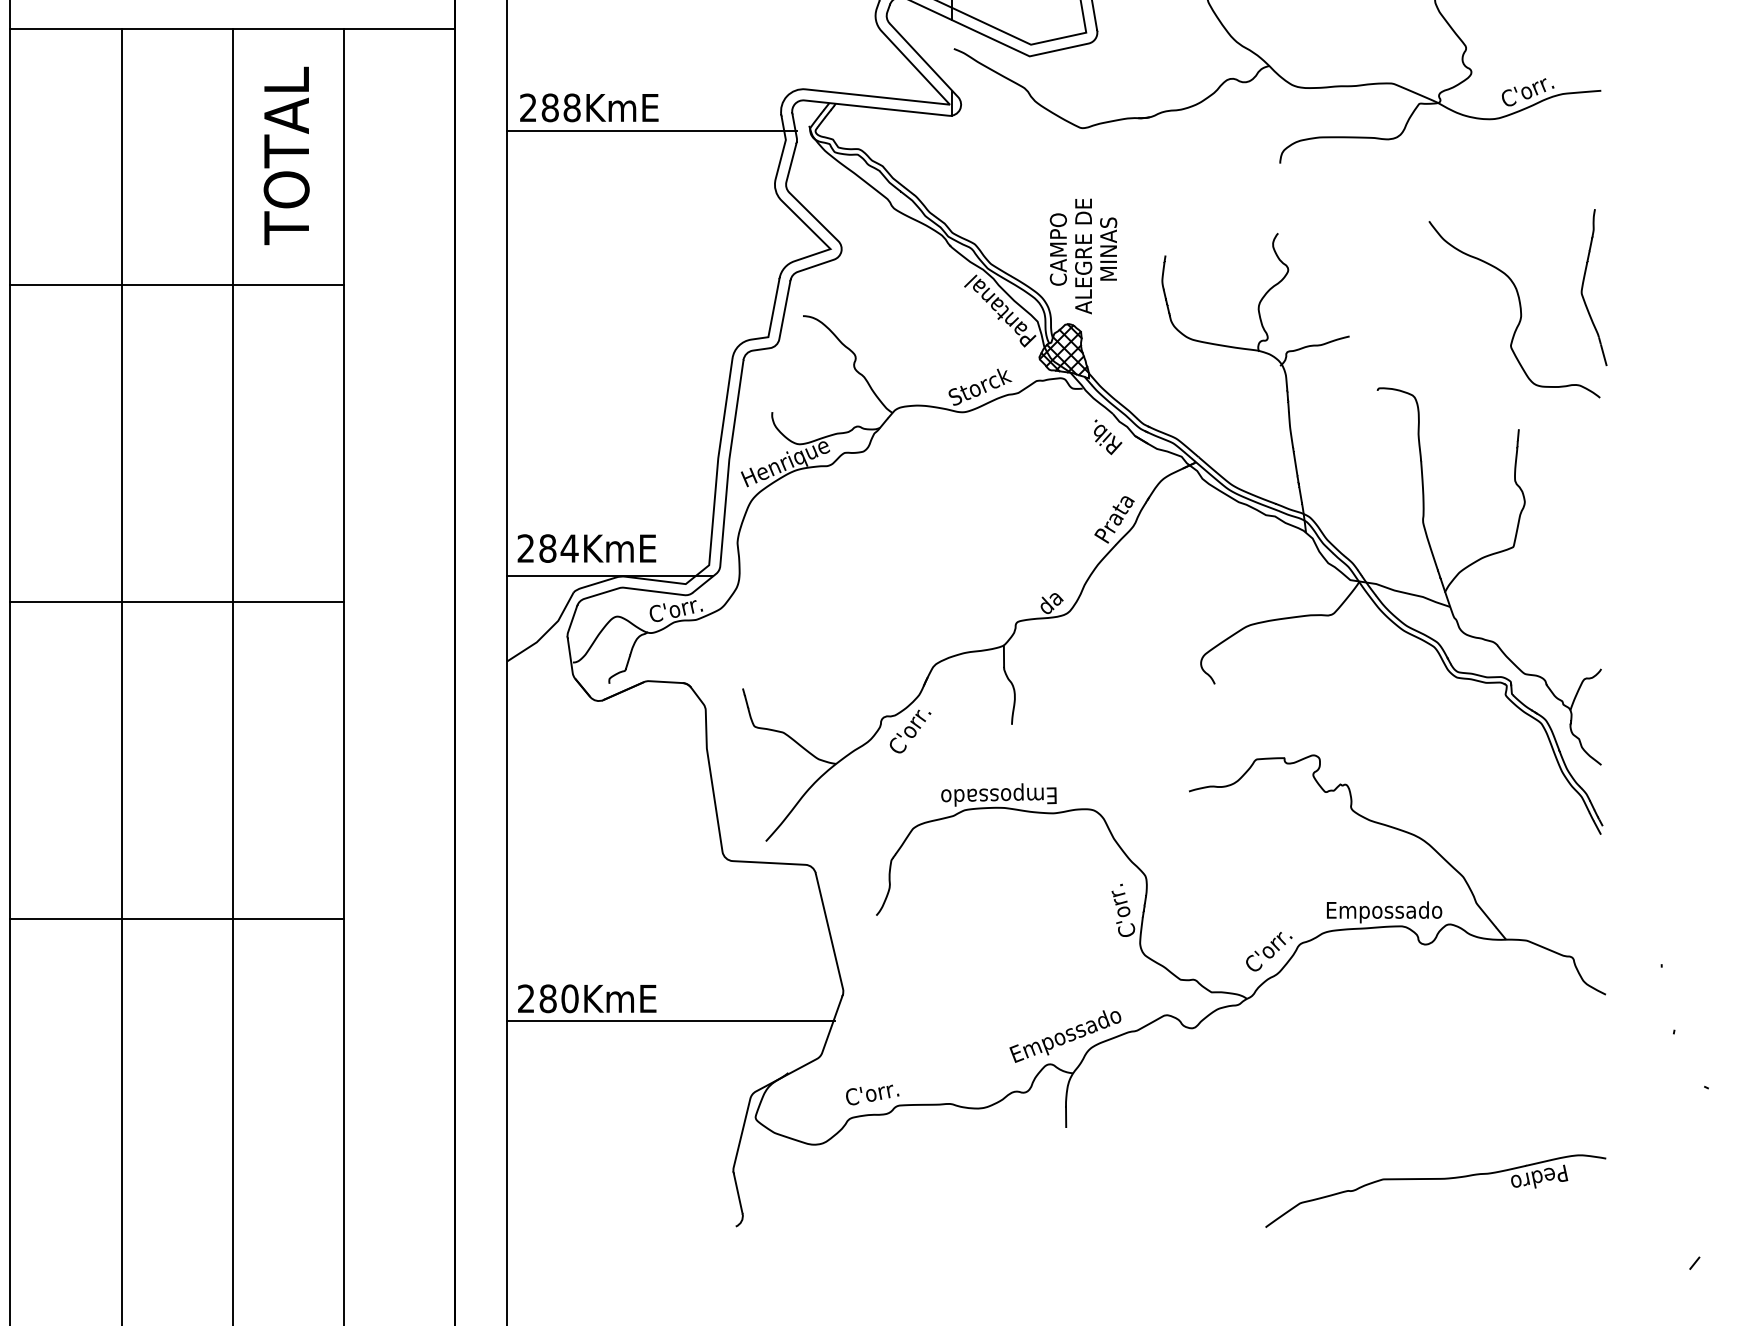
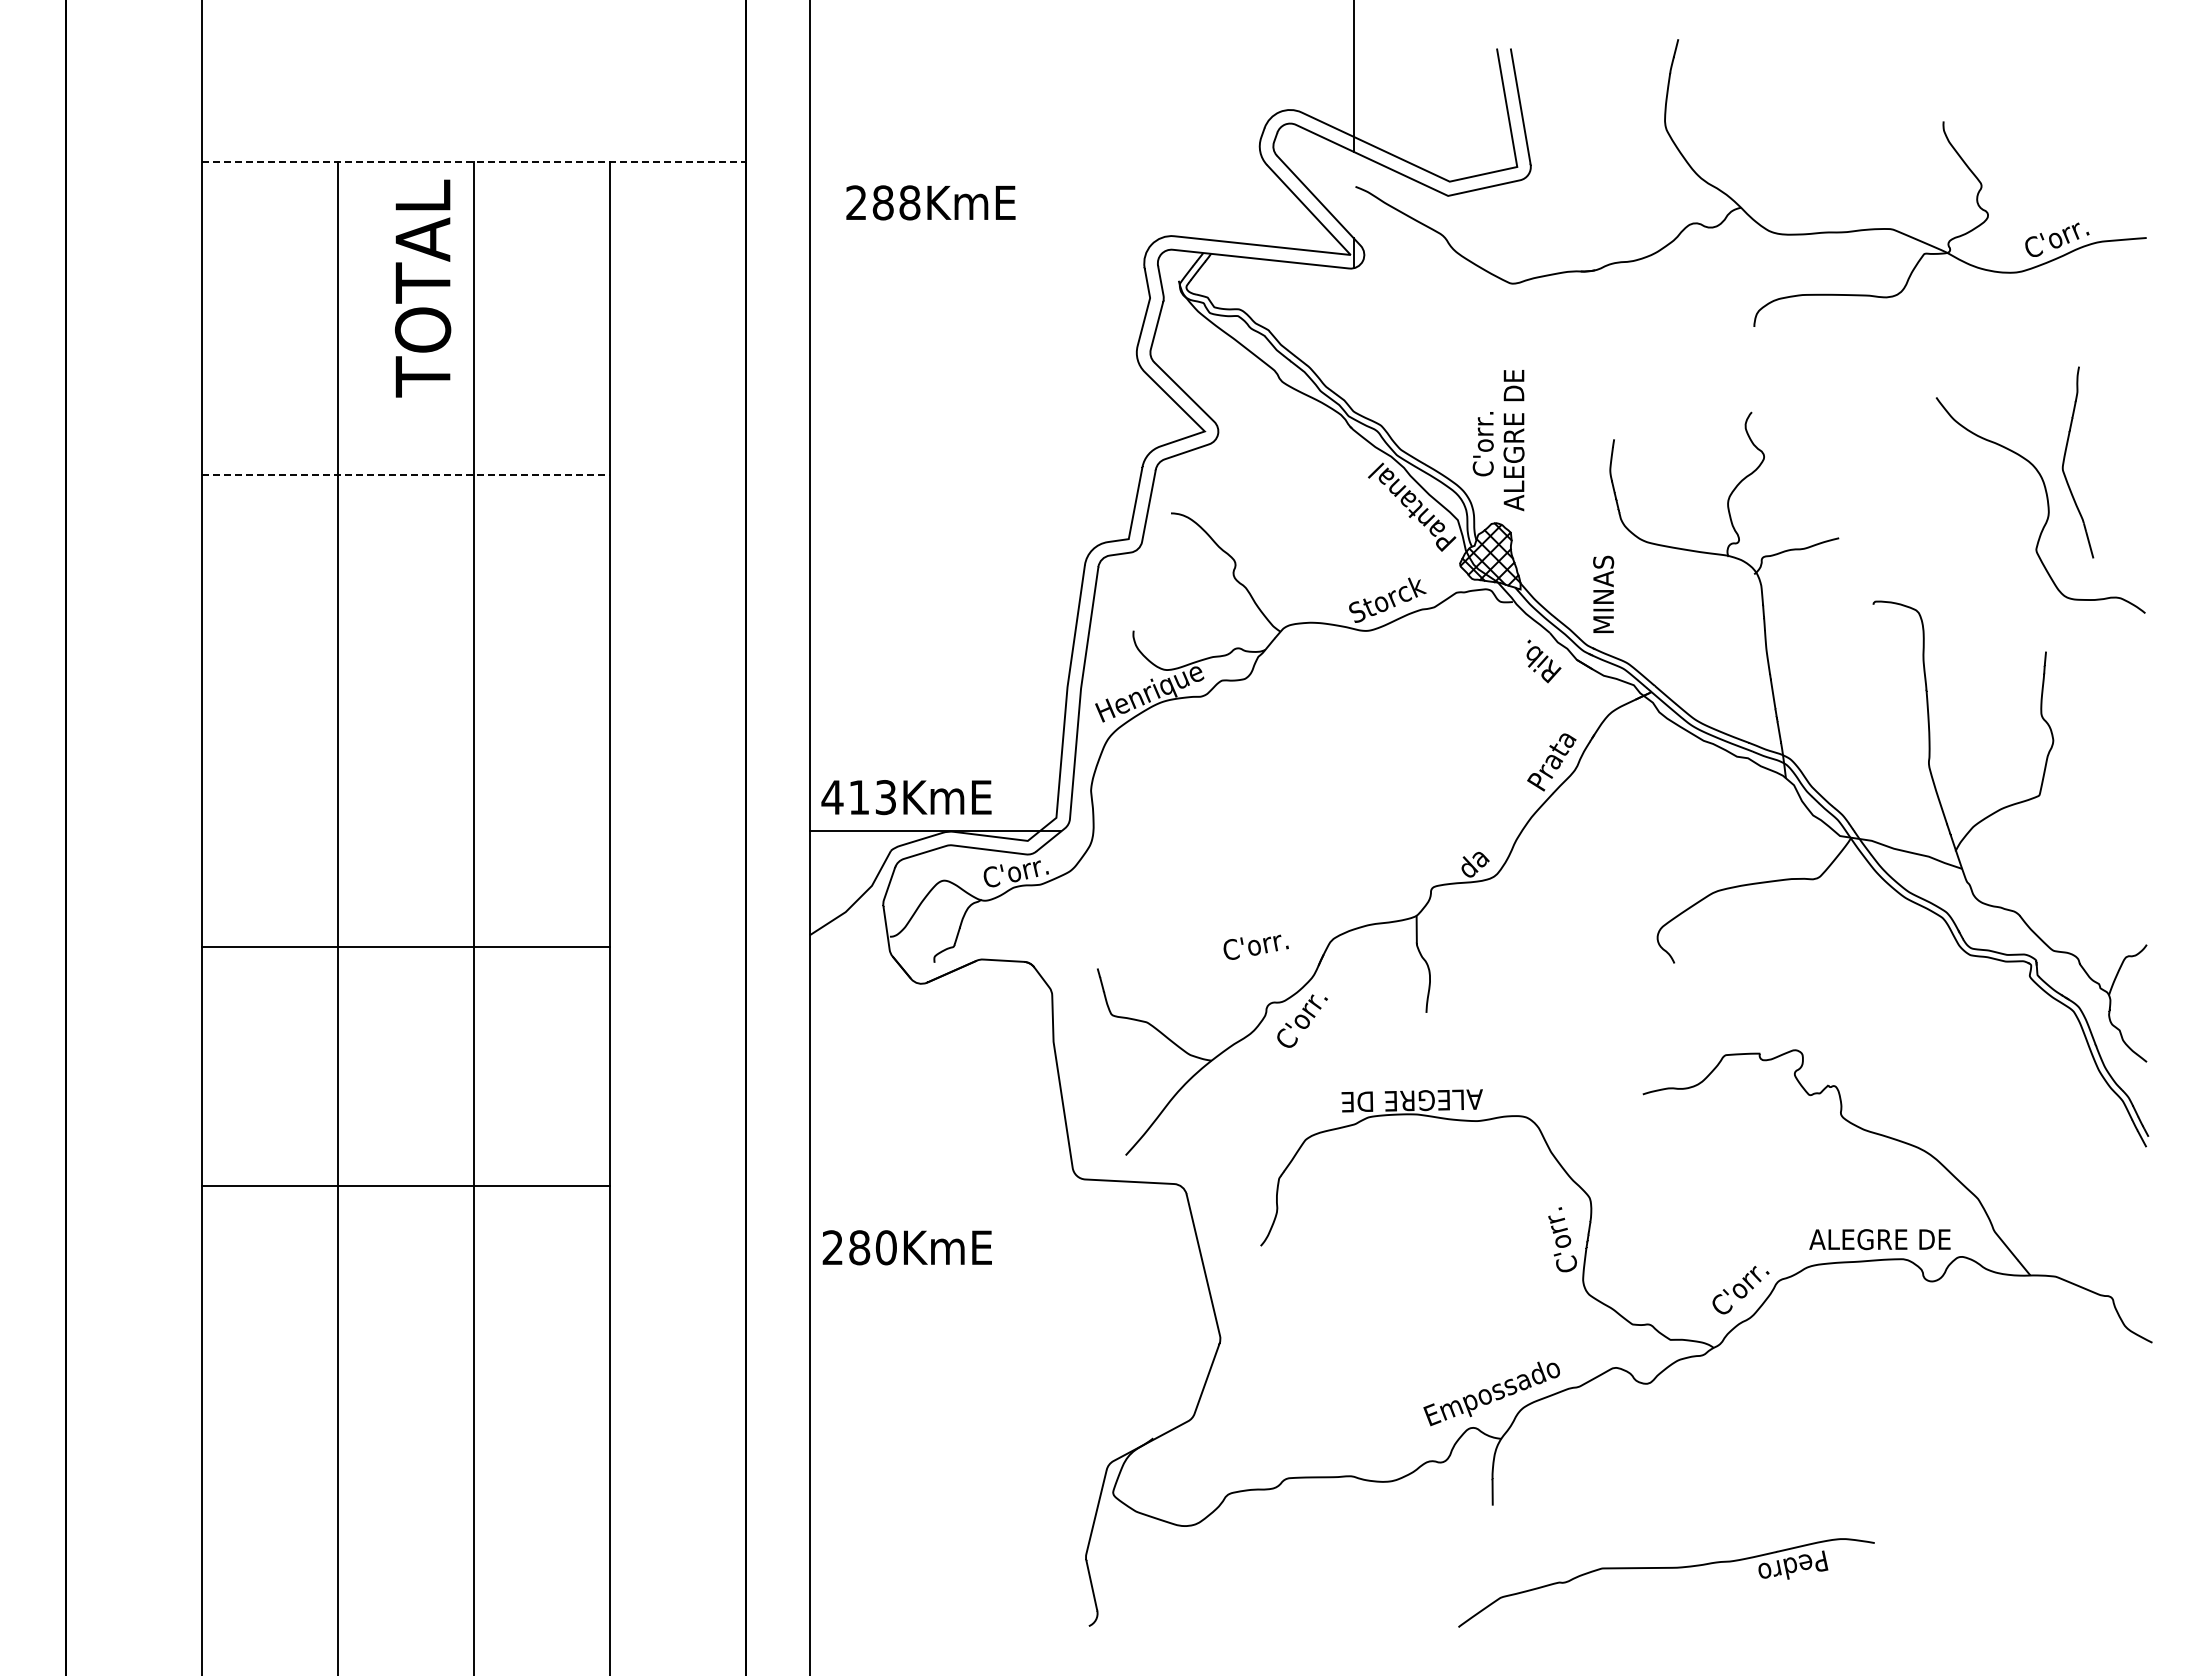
line: (233, 29) -> (474, 162), solid -> dashed
text: (588, 107) -> (930, 202), moved
line: (651, 131) -> (986, 287), removed
text: (287, 155) -> (423, 288), moved
text: (1057, 242) -> (1482, 423), CAMPO -> C'orr.
text: (1108, 248) -> (1603, 593), moved
line: (177, 284) -> (406, 474), solid -> dashed
part: (1583, 284) -> (2065, 458), moved
text: (547, 548) -> (858, 797), 284KmE -> 413KmE
line: (177, 601) -> (406, 946), moved
text: (999, 794) -> (1411, 1098), Empossado -> ALEGRE DE
text: (1383, 911) -> (1880, 1241), Empossado -> ALEGRE DE
line: (177, 919) -> (406, 1186), moved
text: (586, 998) -> (906, 1247), moved
line: (670, 1021) -> (1009, 1375), removed
text: (872, 1094) -> (1255, 946), moved
part: (1435, 1179) -> (1666, 1568), moved

